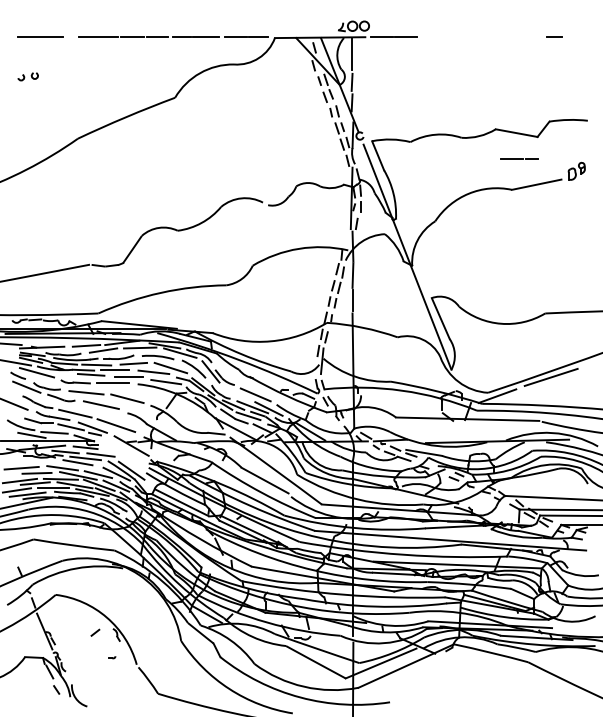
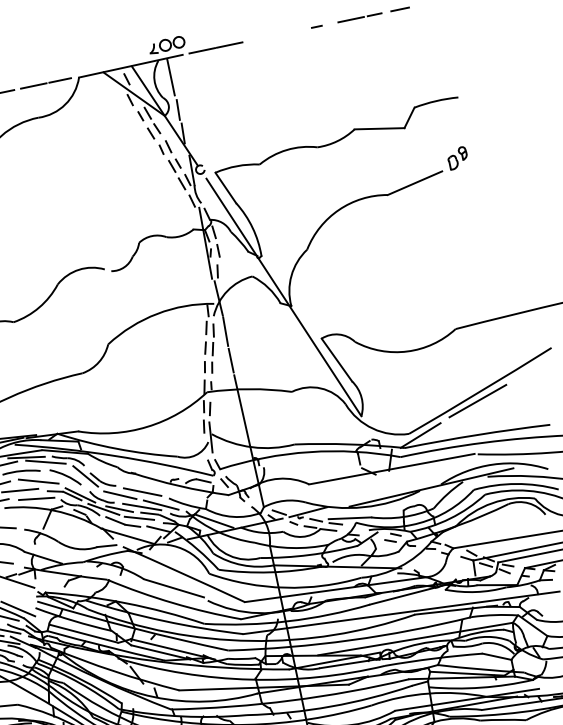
line: (481, 36) -> (315, 26), added
line: (519, 158) -> (359, 17), moved
line: (236, 393) -> (120, 495), added

